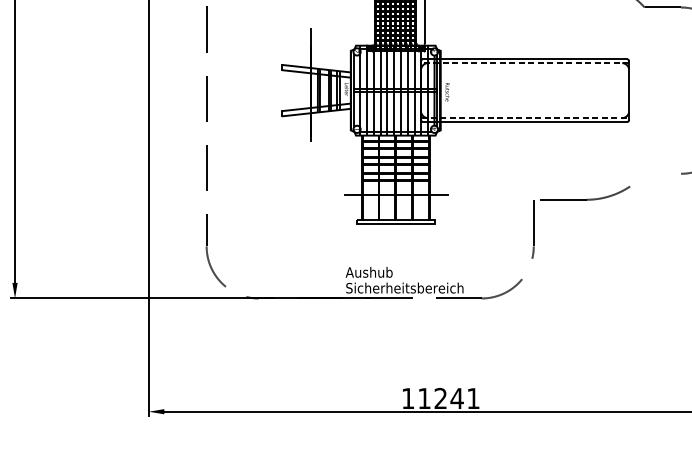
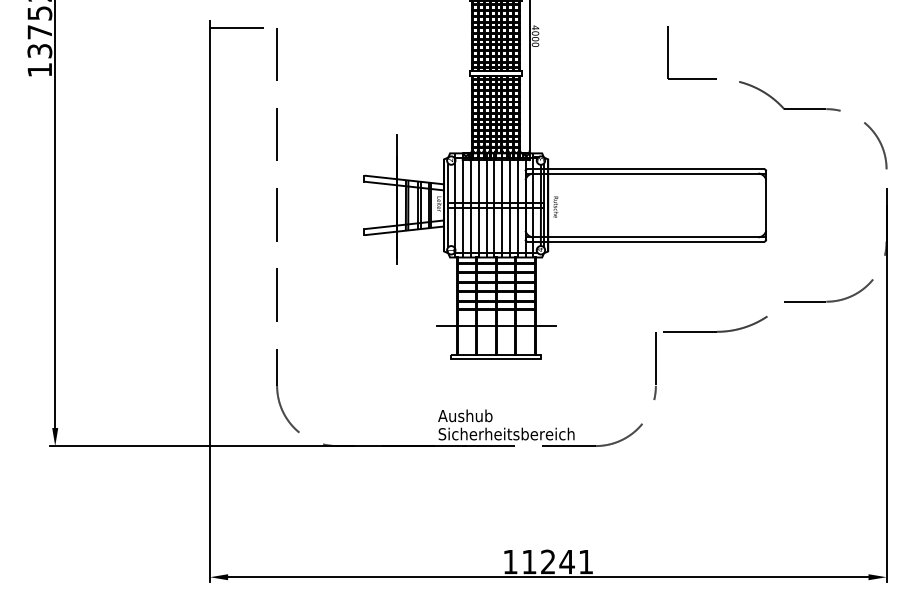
line: (524, 63) -> (645, 173), dashed -> solid
line: (525, 118) -> (646, 237), dashed -> solid
line: (662, 173) -> (805, 301), added

